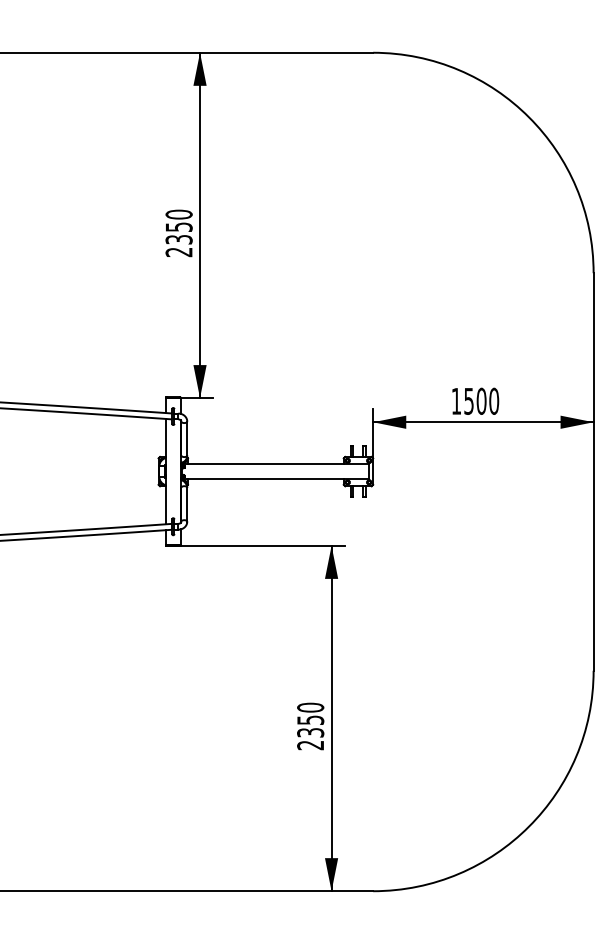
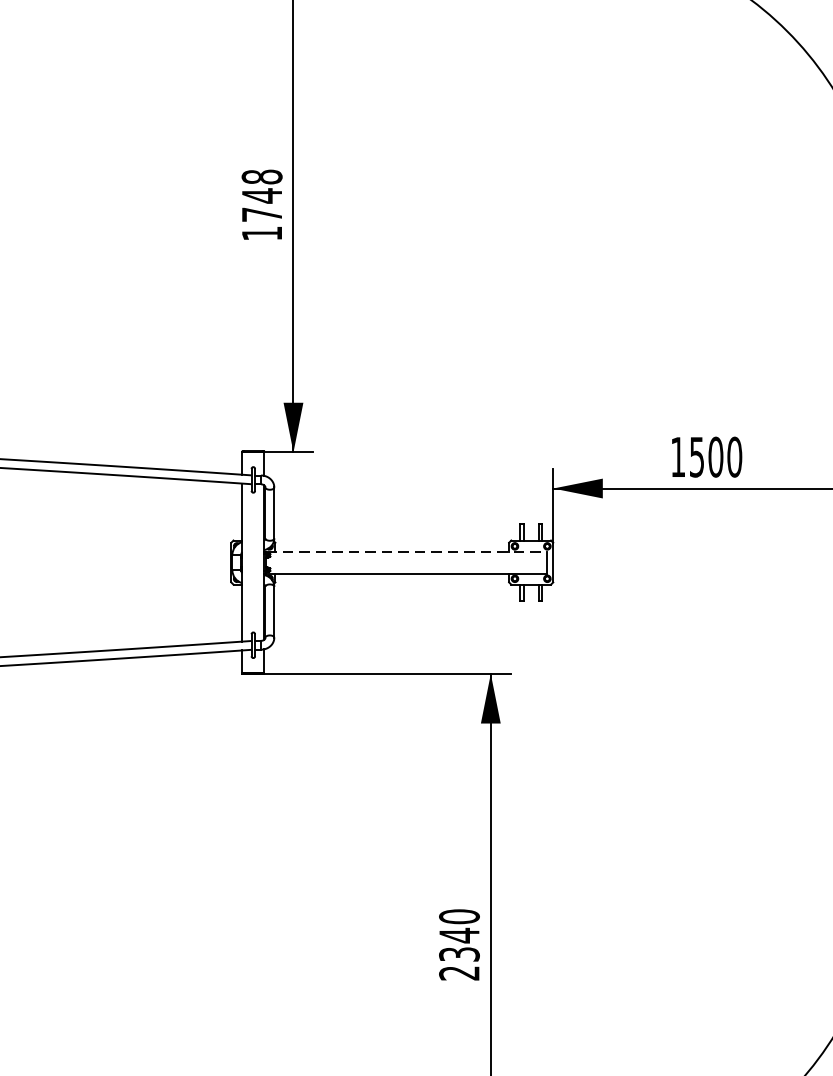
text: (178, 233) -> (261, 205), 2350 -> 1748
line: (275, 464) -> (406, 551), solid -> dashed
text: (310, 720) -> (459, 935), 2350 -> 2340

